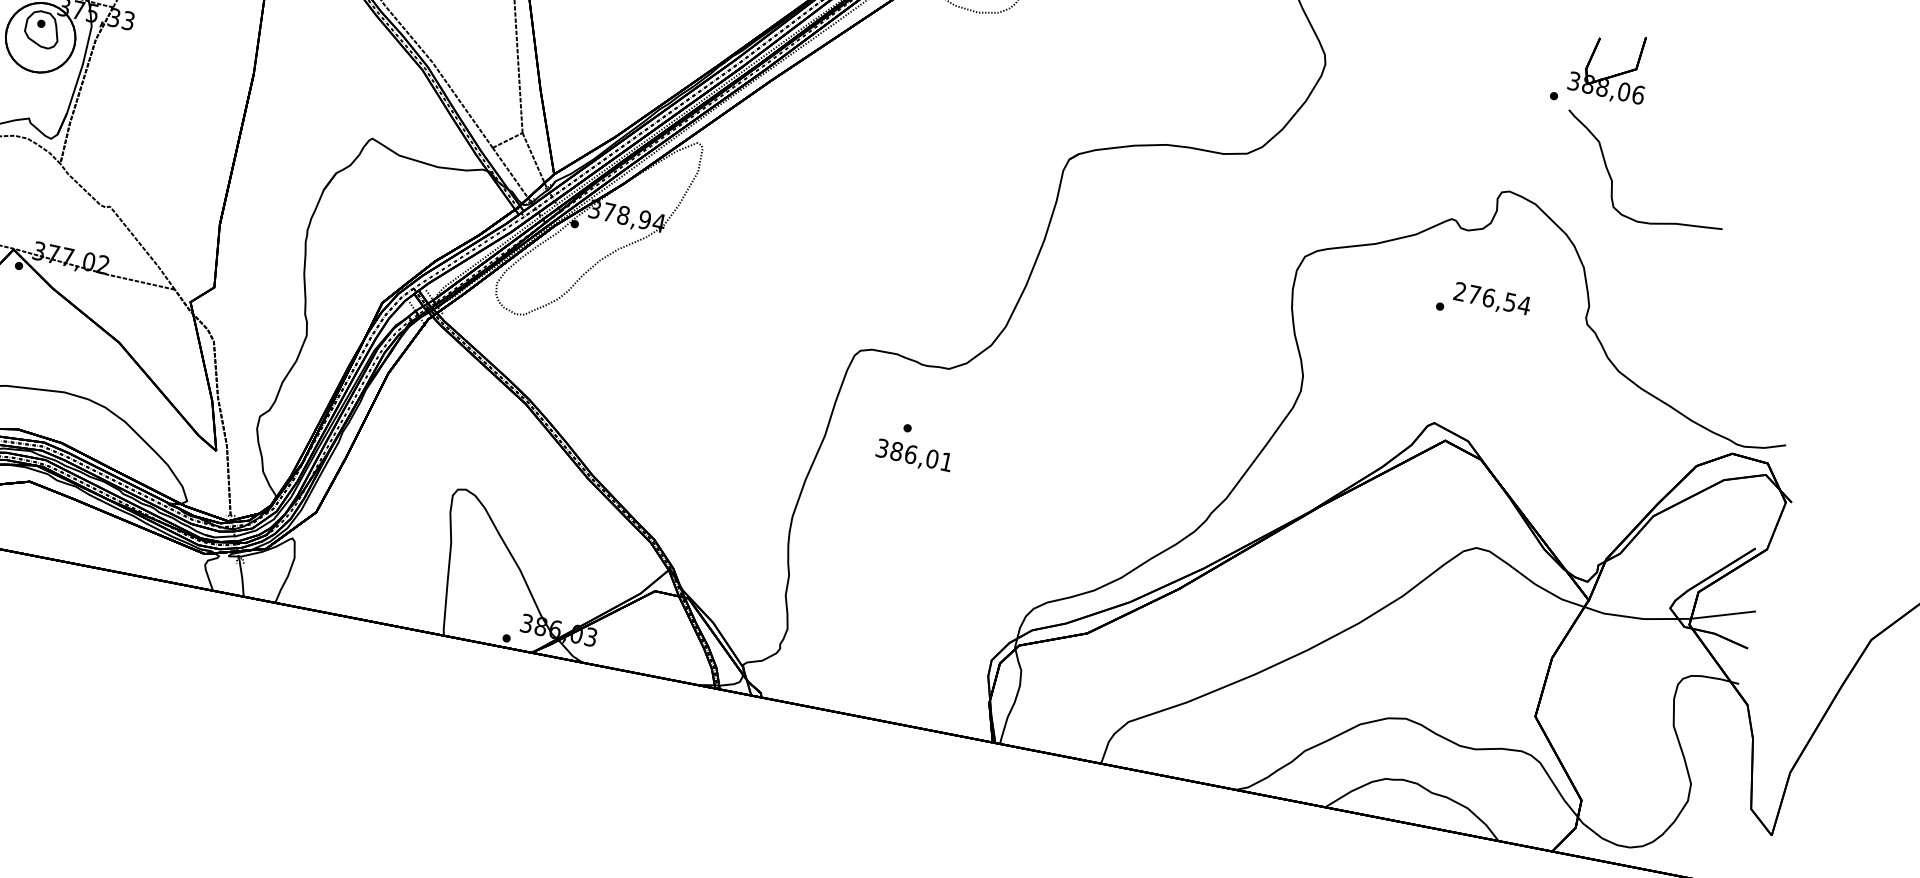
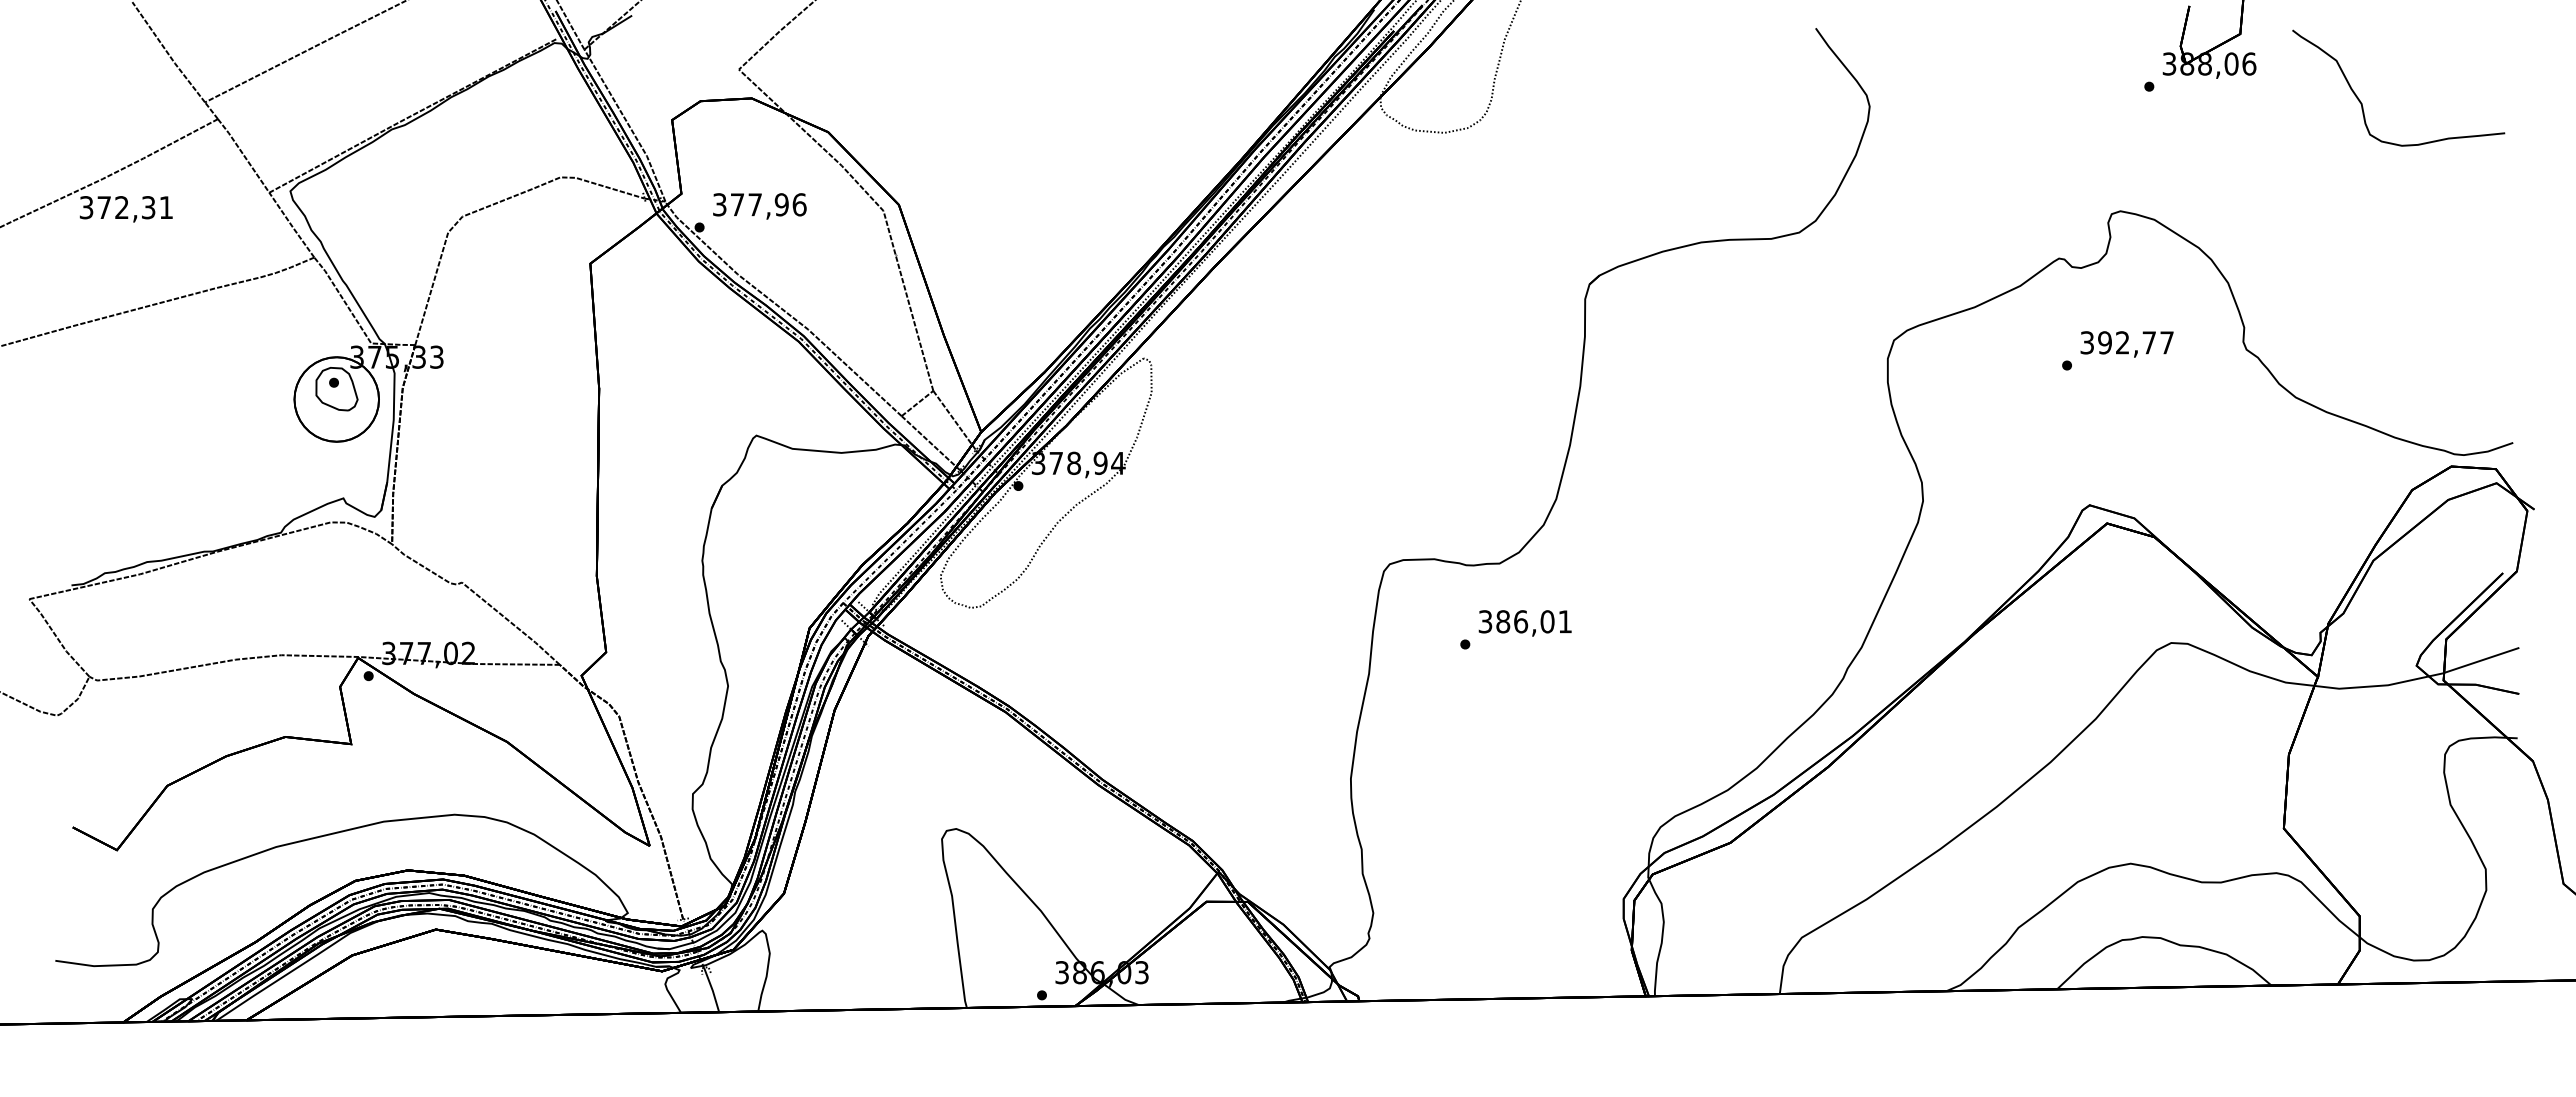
curve: (1612, 180) -> (2362, 103), moved
text: (1492, 298) -> (2127, 342), 276,54 -> 392,77
text: (913, 456) -> (1524, 623), moved

